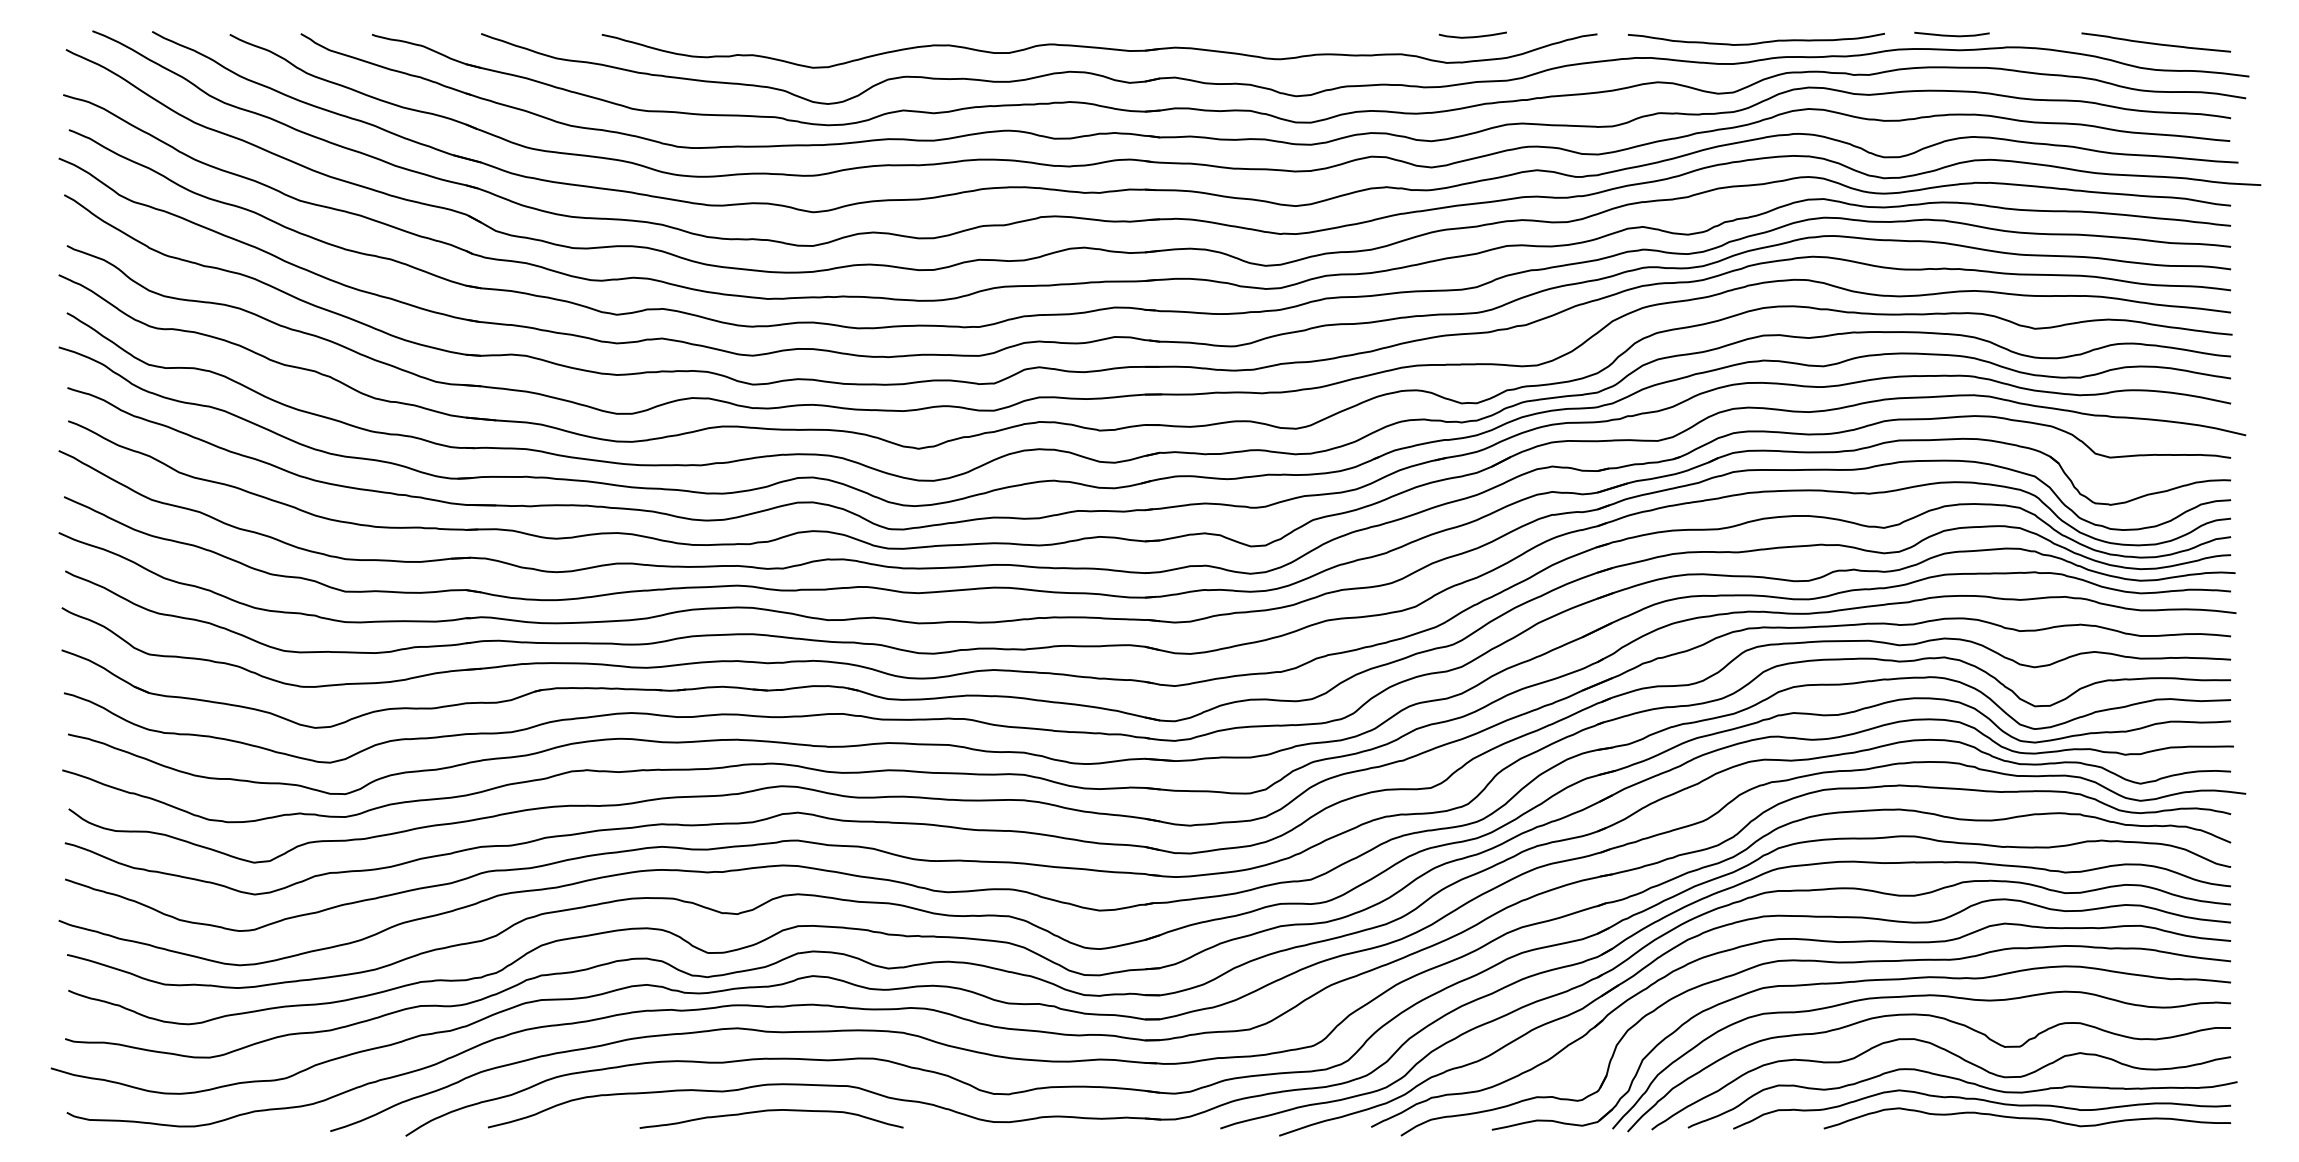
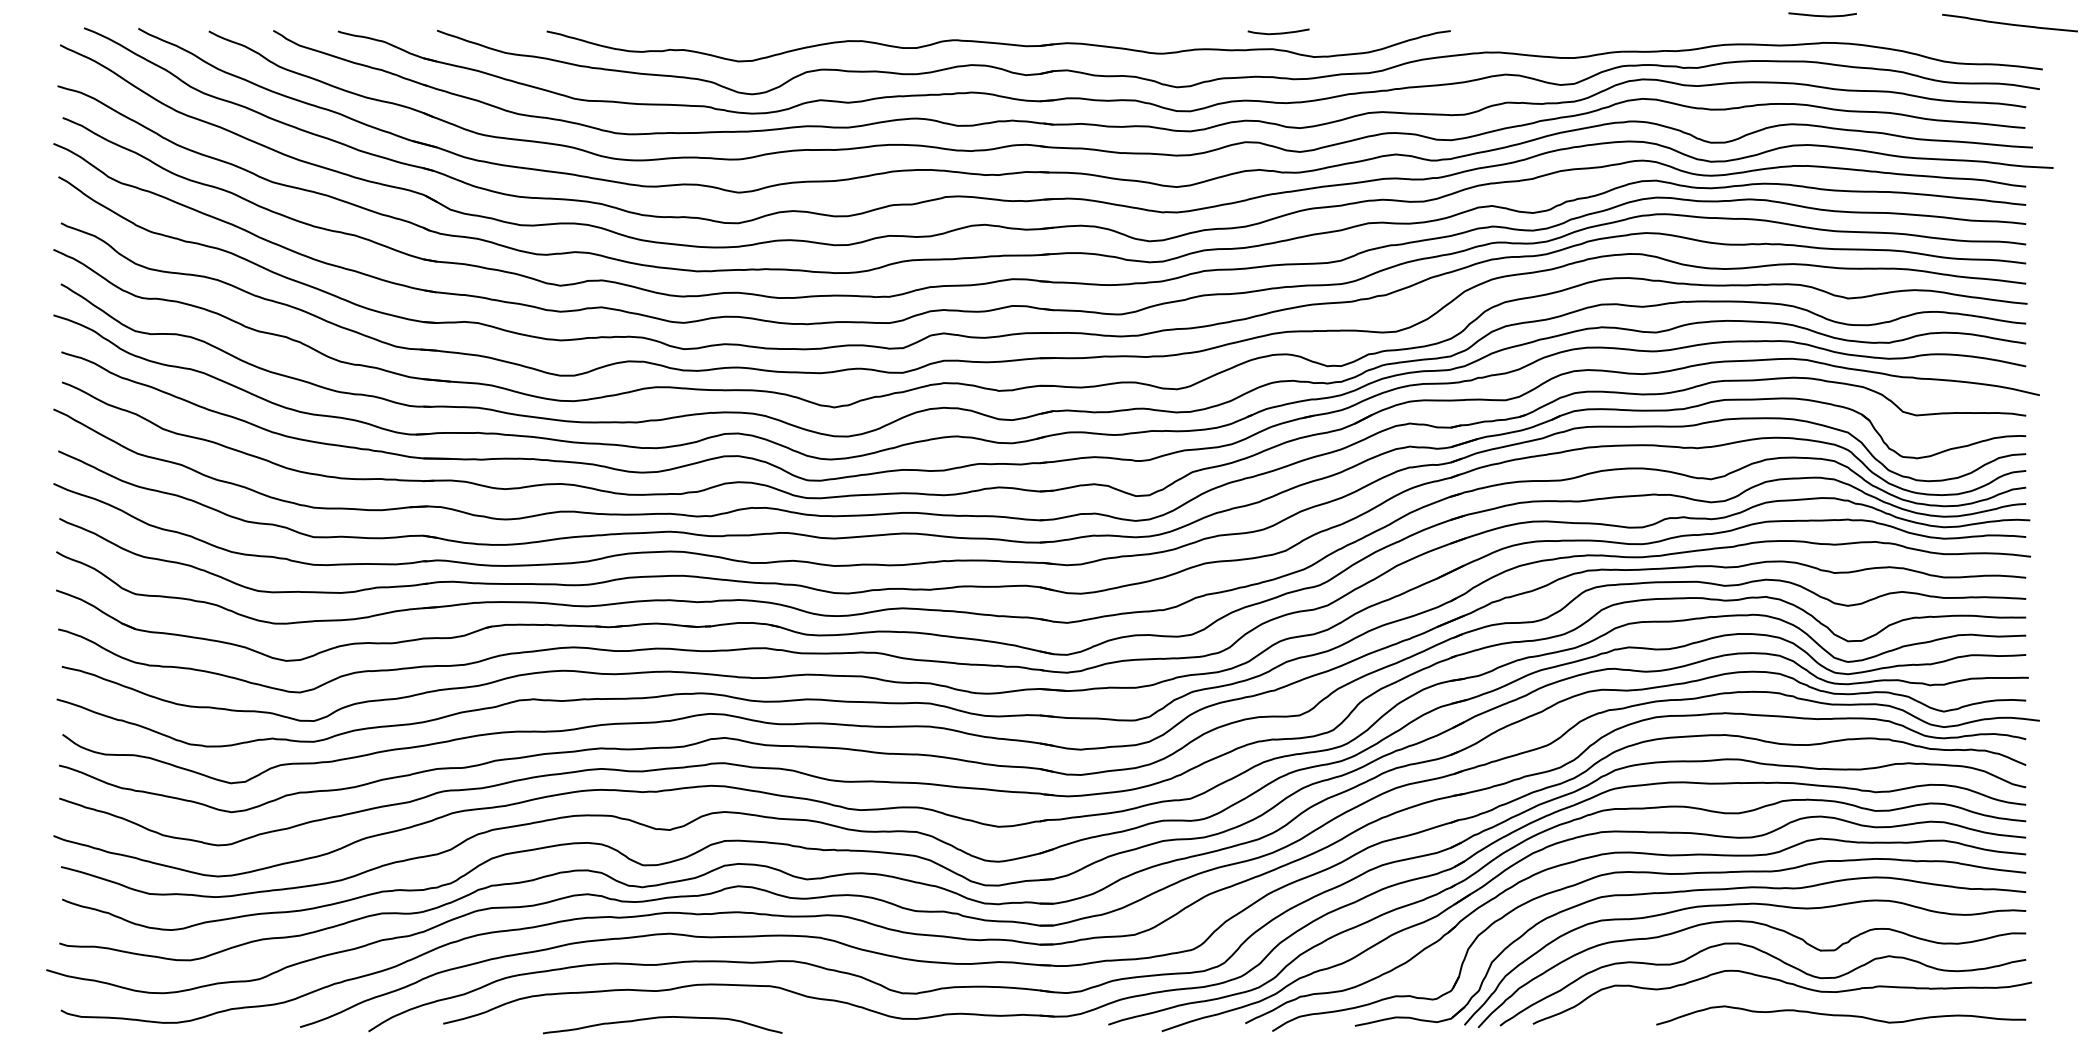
line: (1951, 35) -> (1822, 15), moved
curve: (1472, 36) -> (1278, 33), moved
curve: (1755, 42) -> (1594, 38), removed
curve: (2156, 43) -> (2010, 23), moved
curve: (1984, 1101) -> (1802, 1000), removed
curve: (771, 1111) -> (662, 1018), moved

